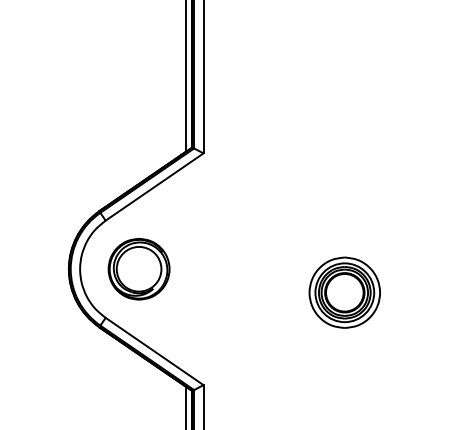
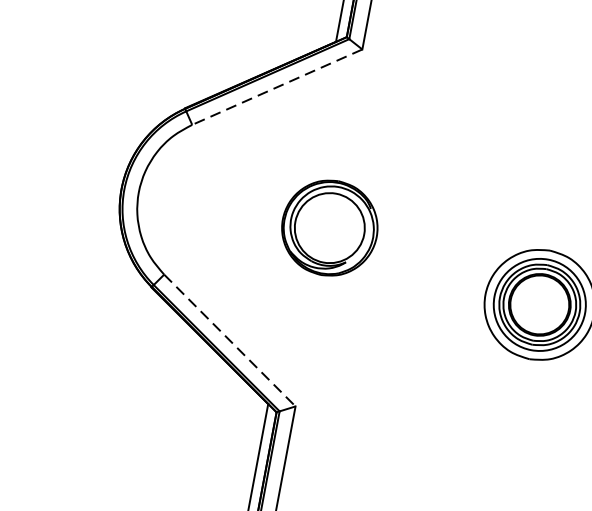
line: (154, 187) -> (276, 87), solid -> dashed
part: (138, 269) -> (328, 228), moved
line: (155, 351) -> (231, 340), solid -> dashed

